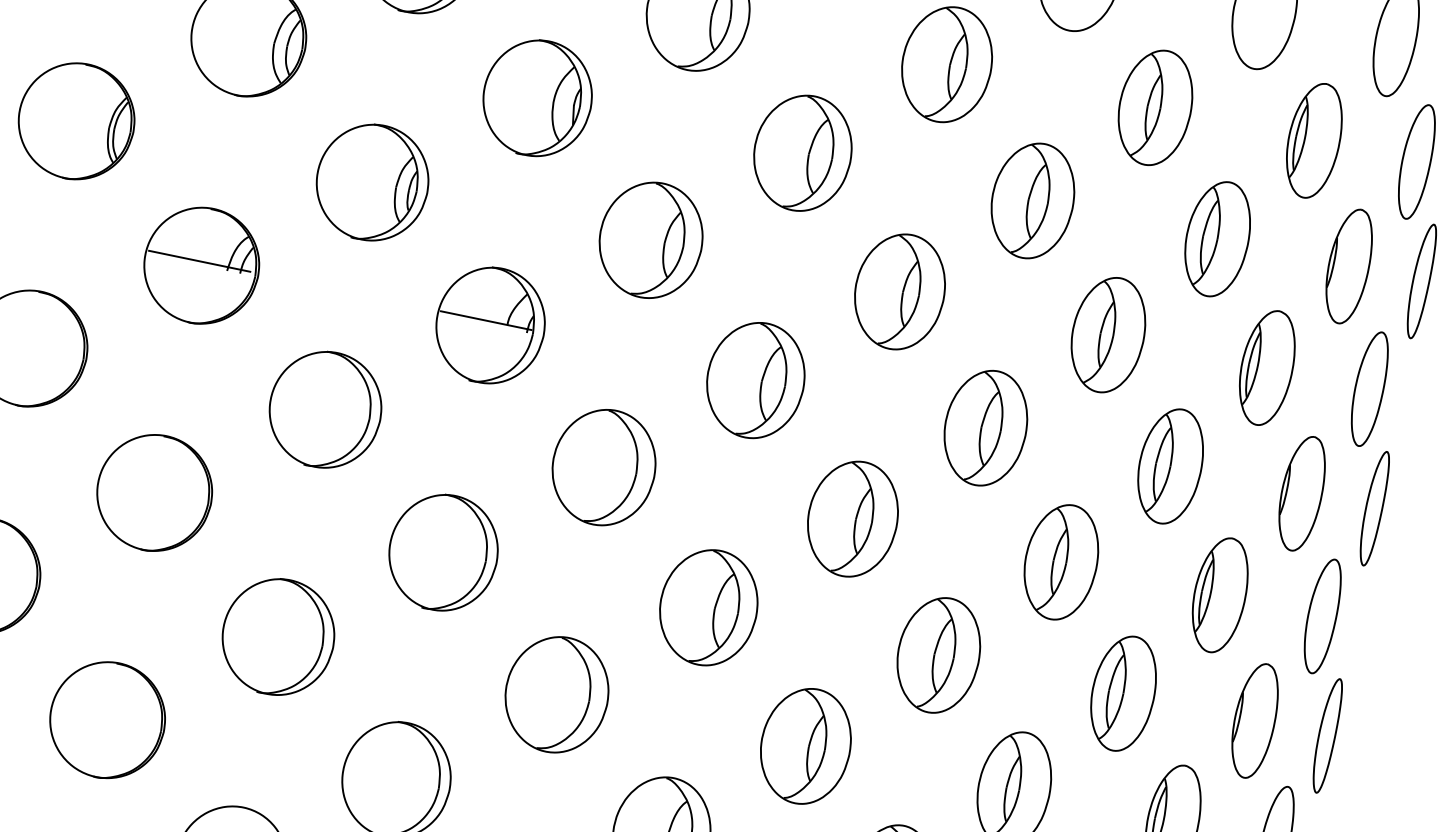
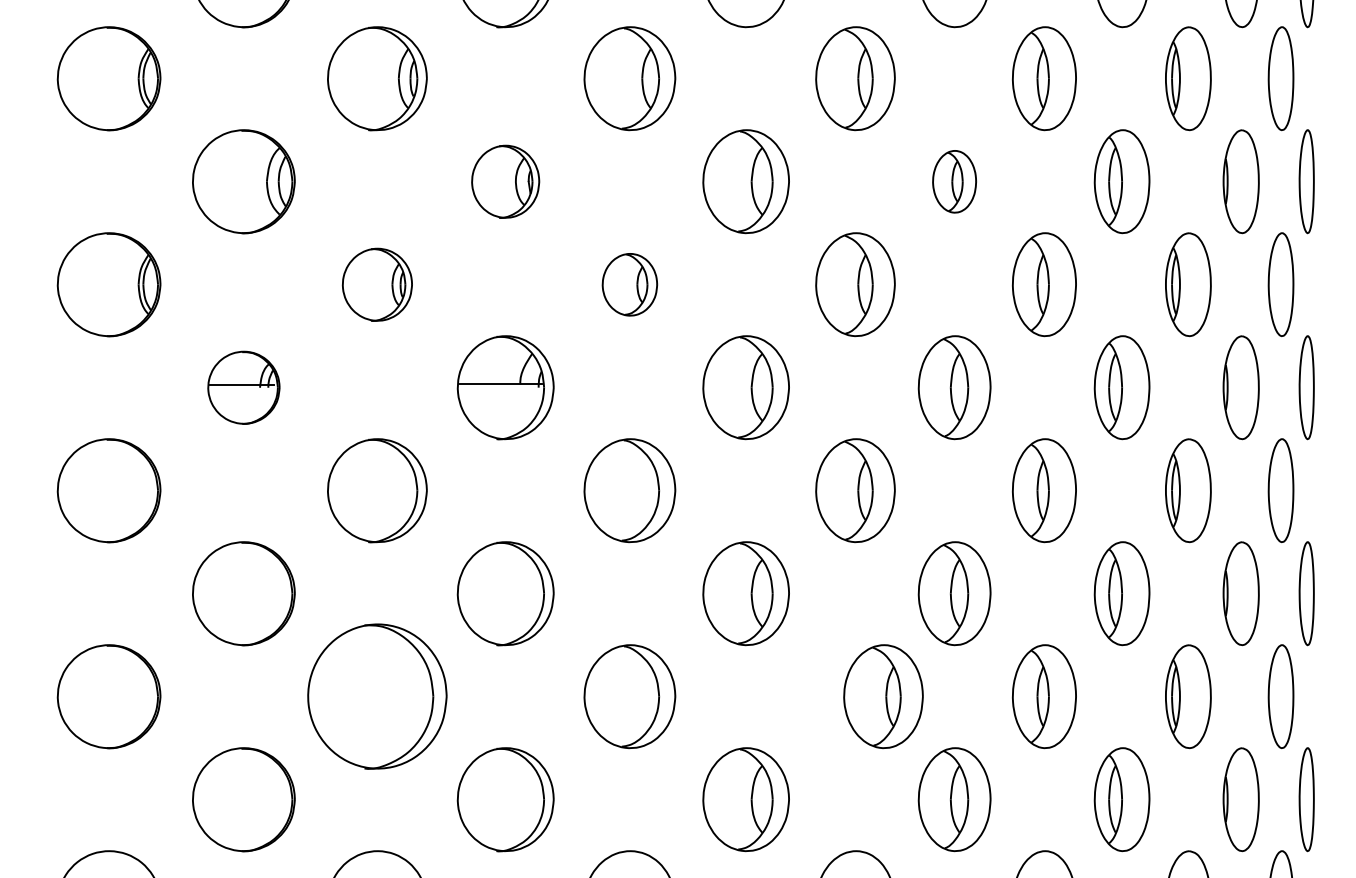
part: (537, 98) -> (505, 181), size x0.7
part: (372, 182) -> (377, 284), size x0.7
part: (1032, 200) -> (954, 181), size x0.6
part: (650, 239) -> (629, 284), size x0.6
part: (201, 265) -> (243, 387), size x0.7
part: (278, 636) -> (377, 696), size x1.4
part: (805, 746) -> (883, 696), moved

